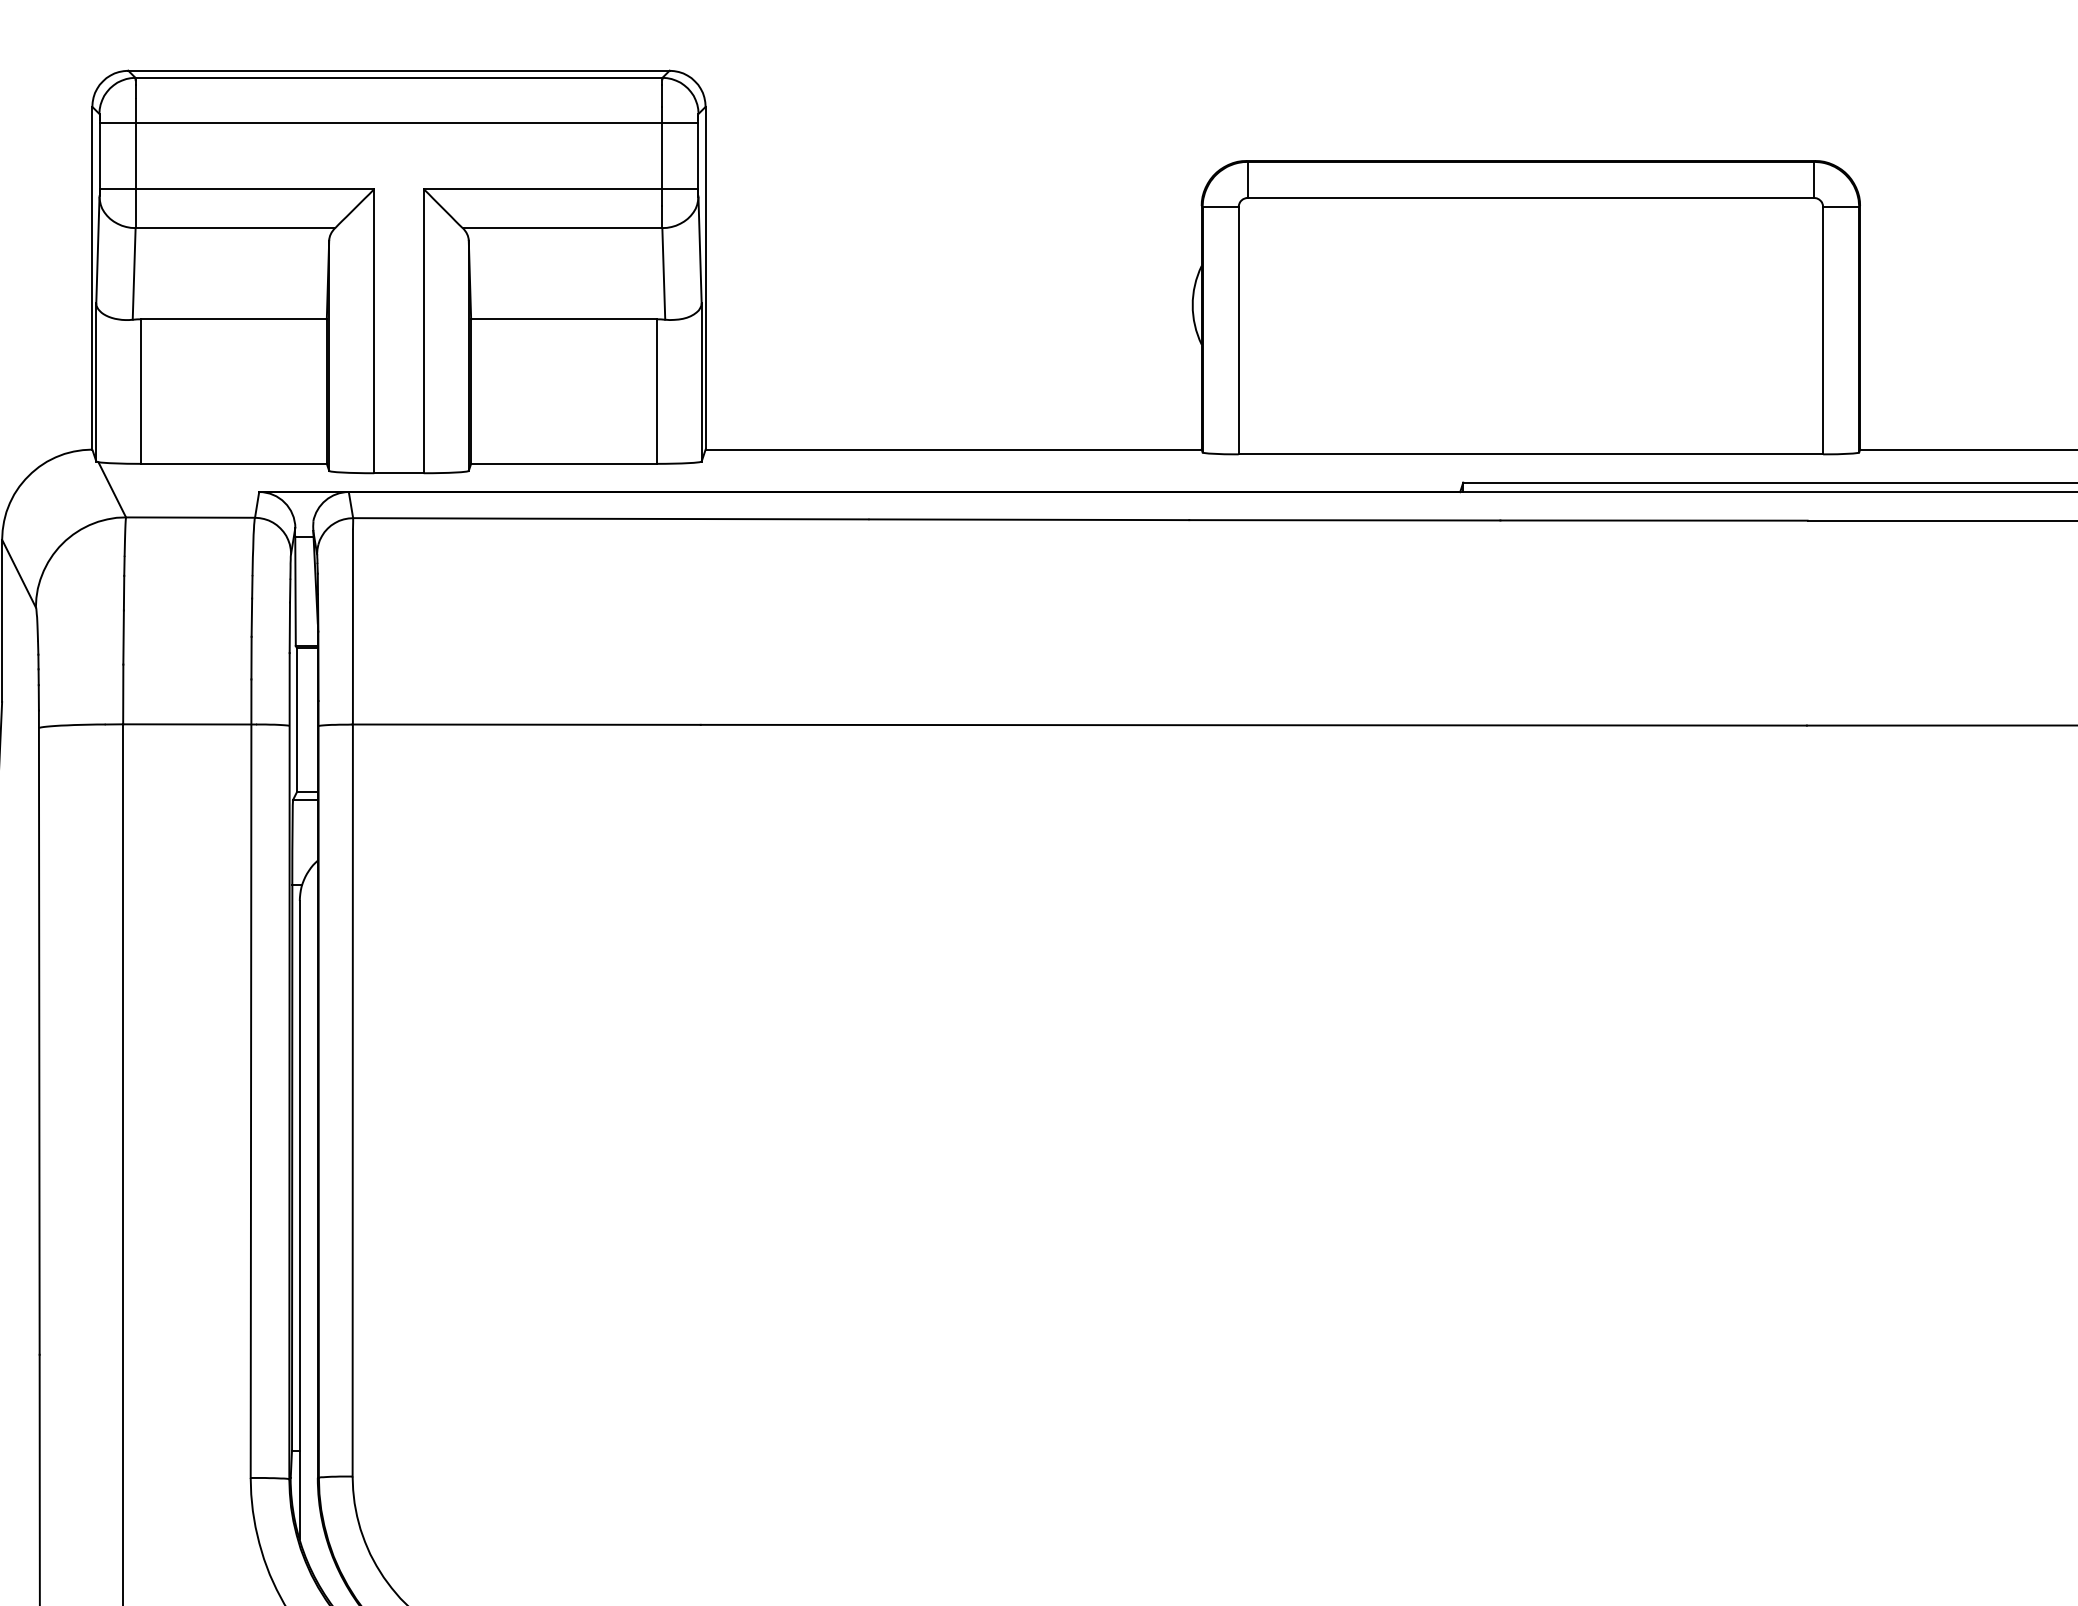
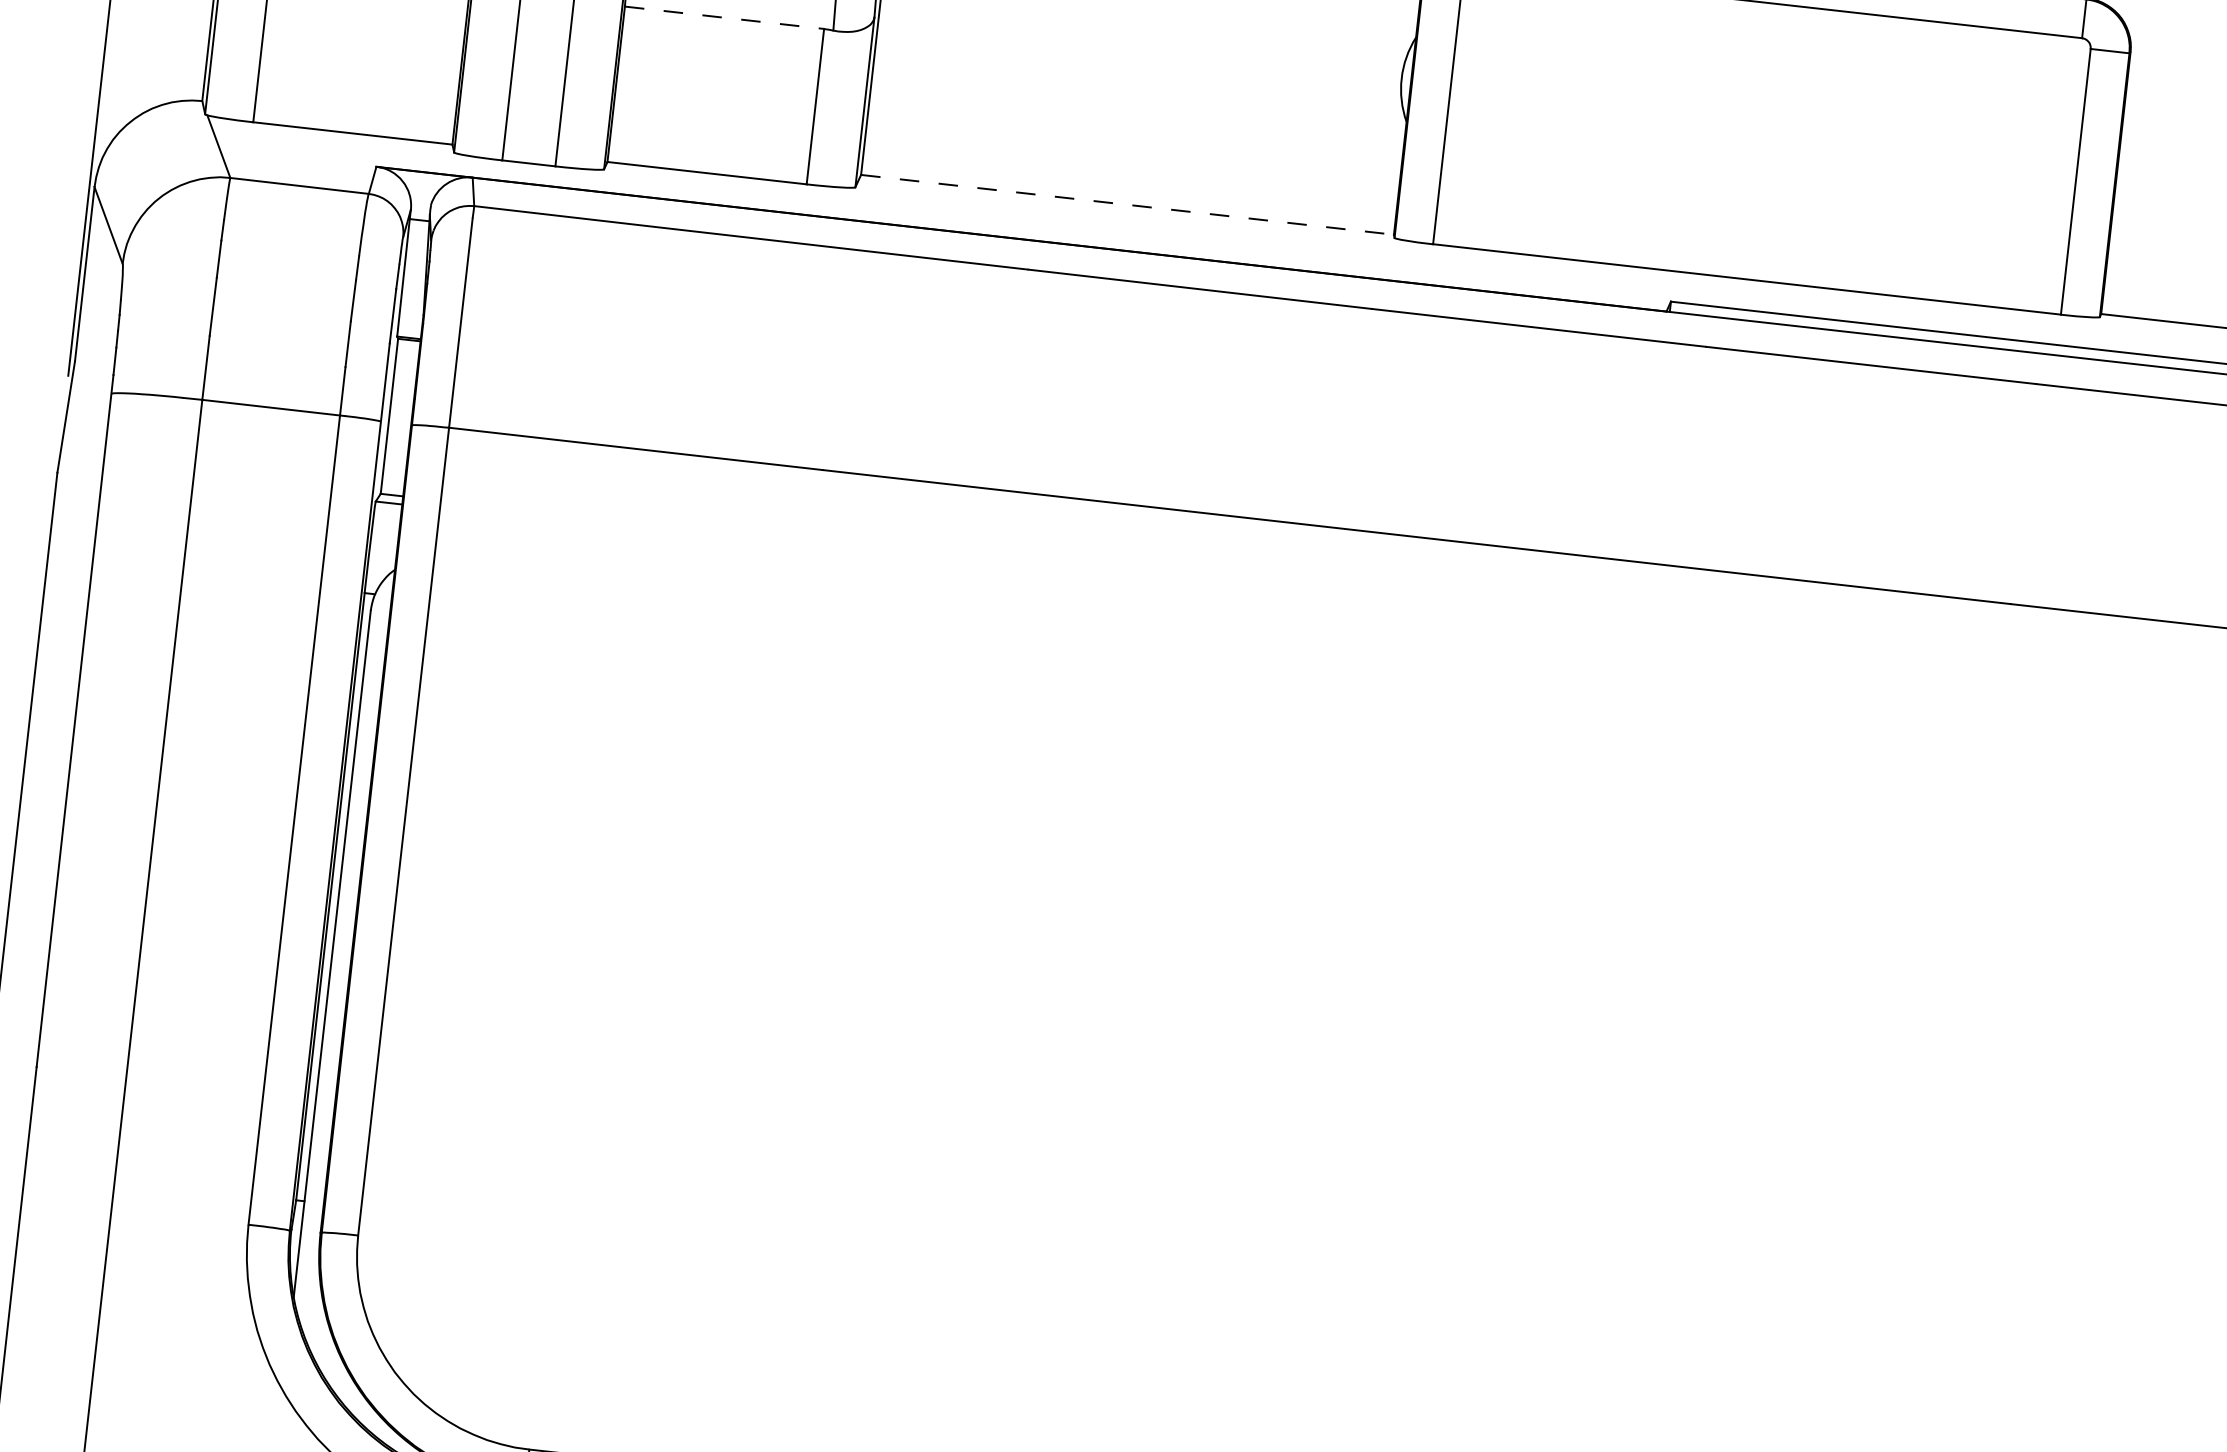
line: (563, 319) -> (724, 18), solid -> dashed
line: (954, 449) -> (1128, 204), solid -> dashed

